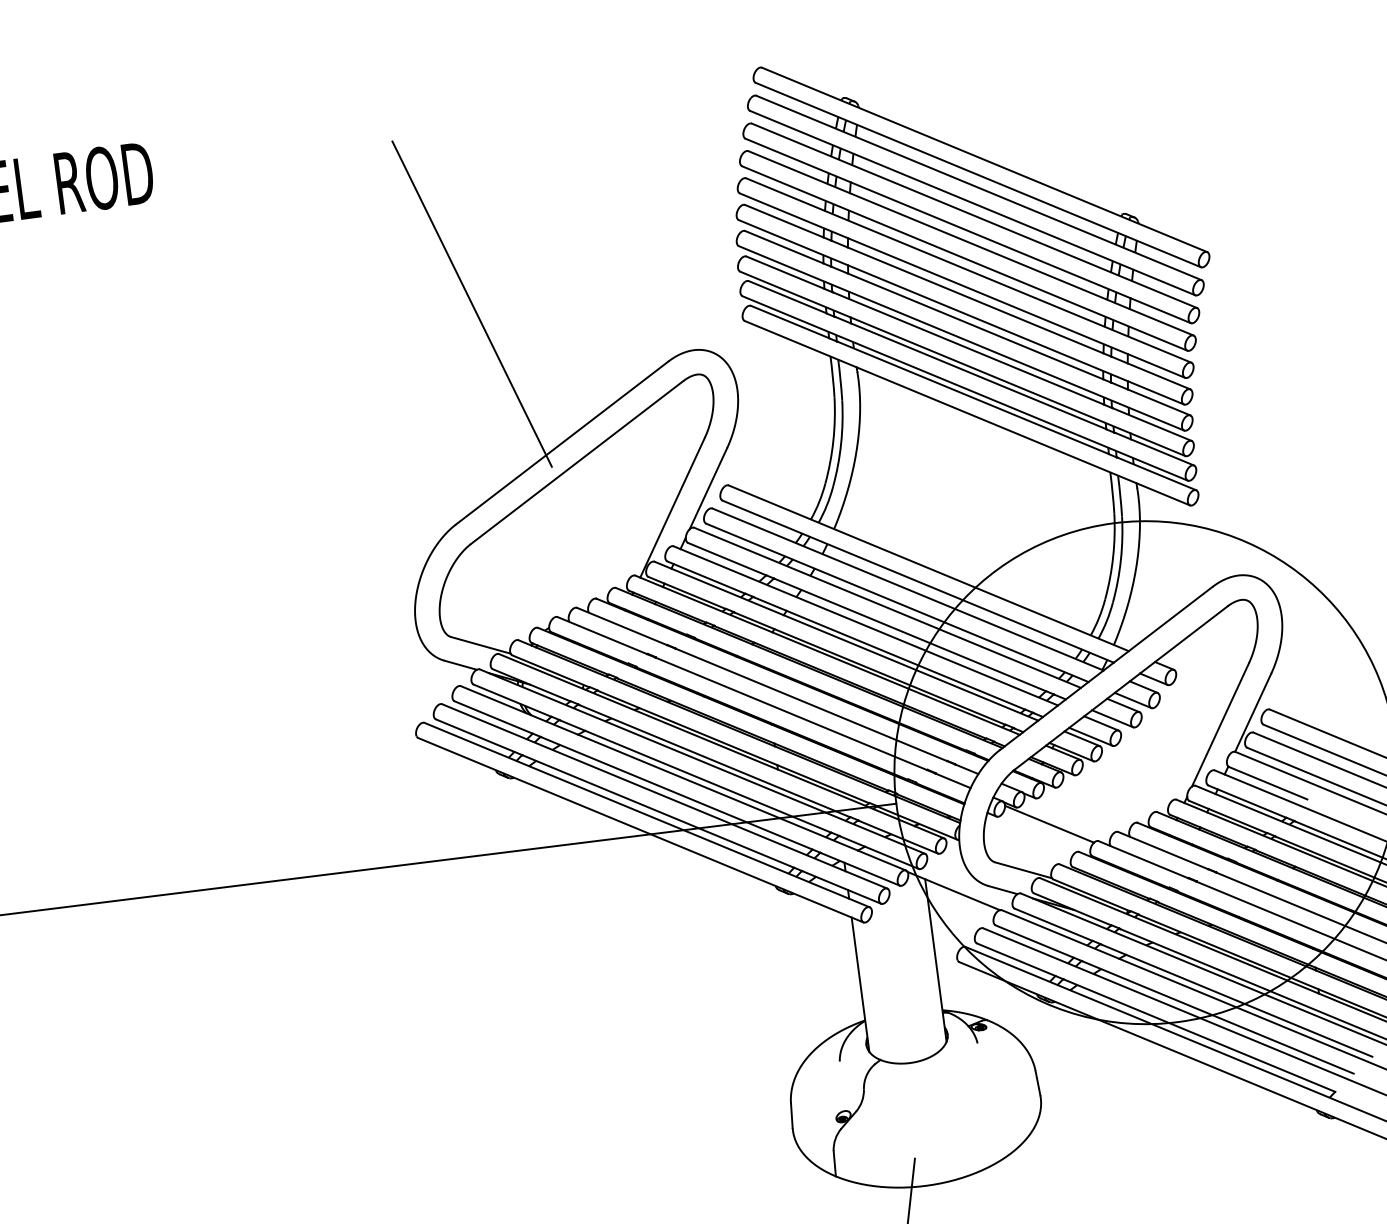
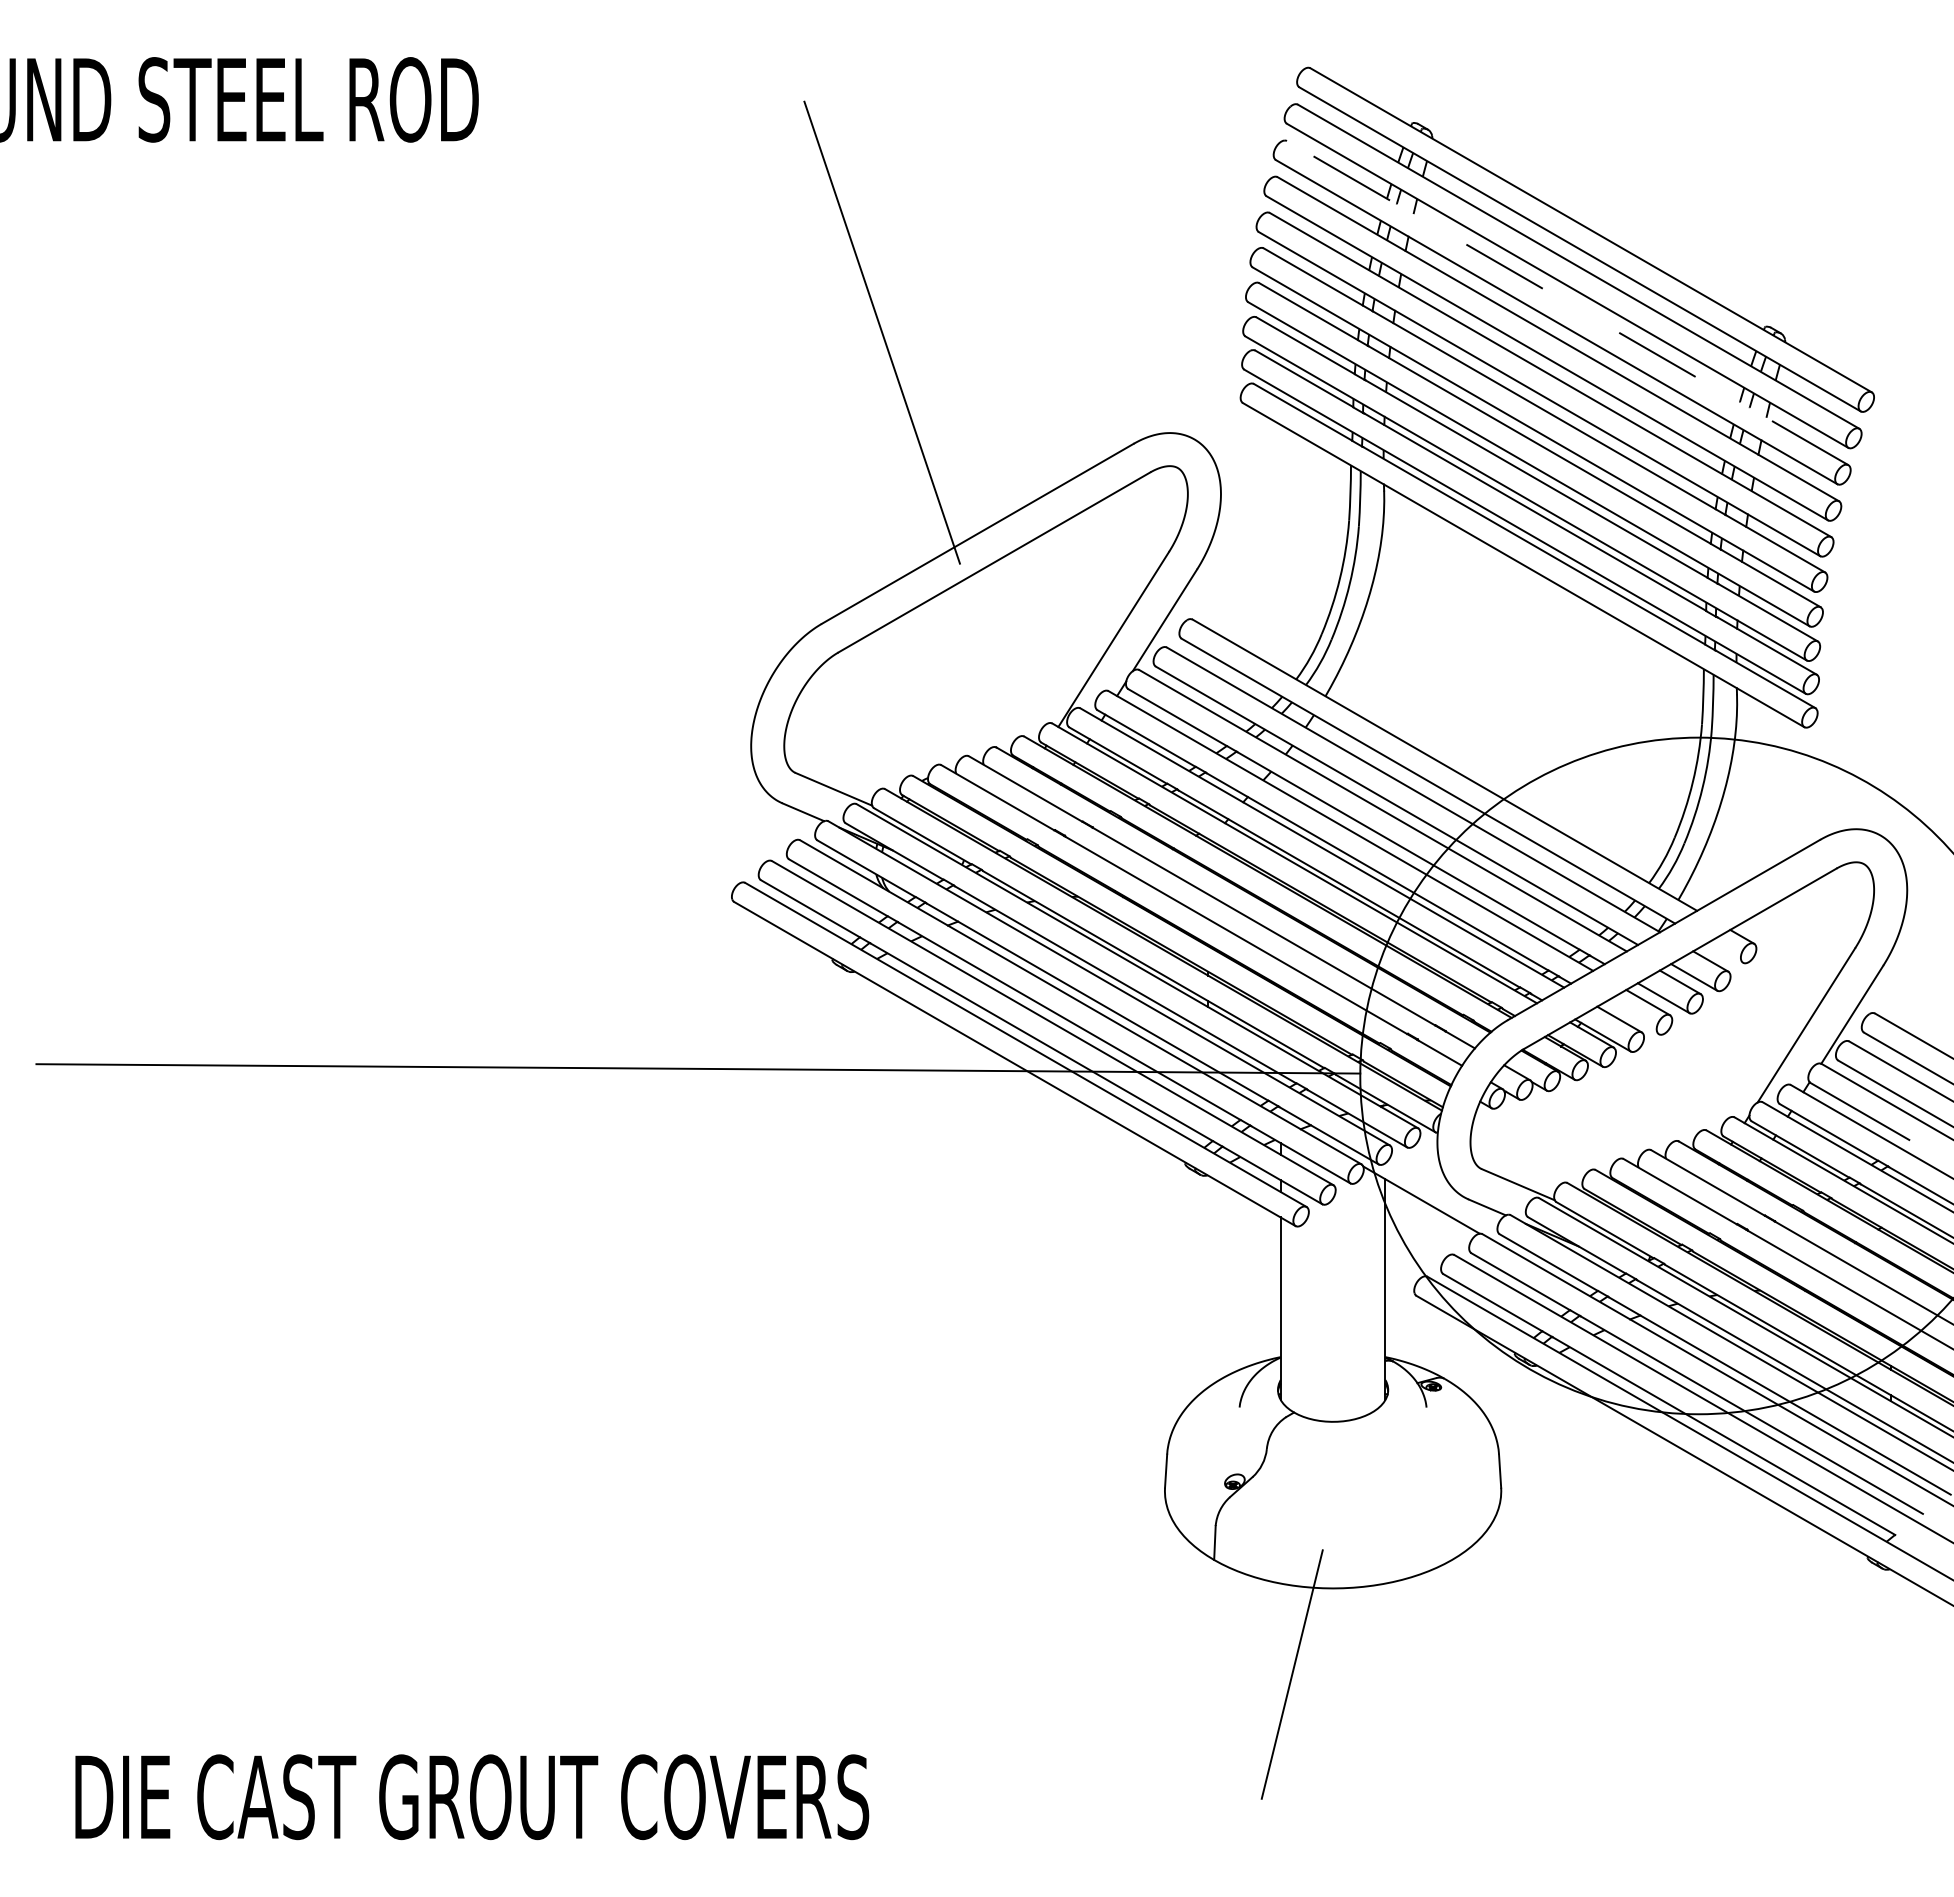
line: (974, 215) -> (1567, 302), solid -> dashed
line: (1153, 679) -> (1725, 952), removed
line: (1090, 736) -> (1631, 1018), removed
line: (1049, 824) -> (1560, 1127), removed

